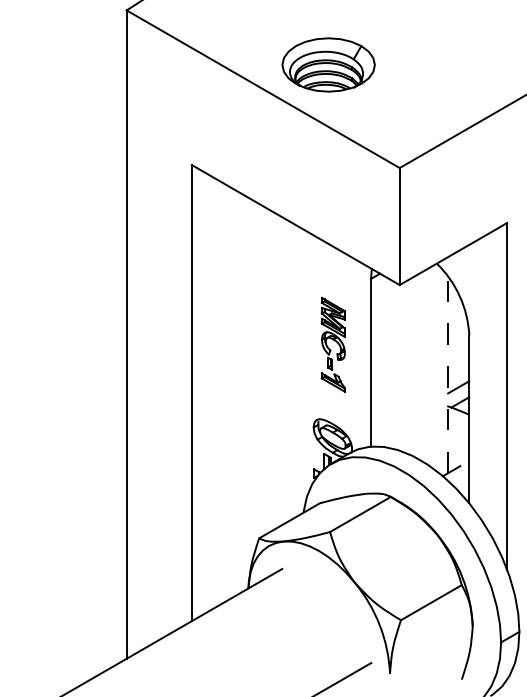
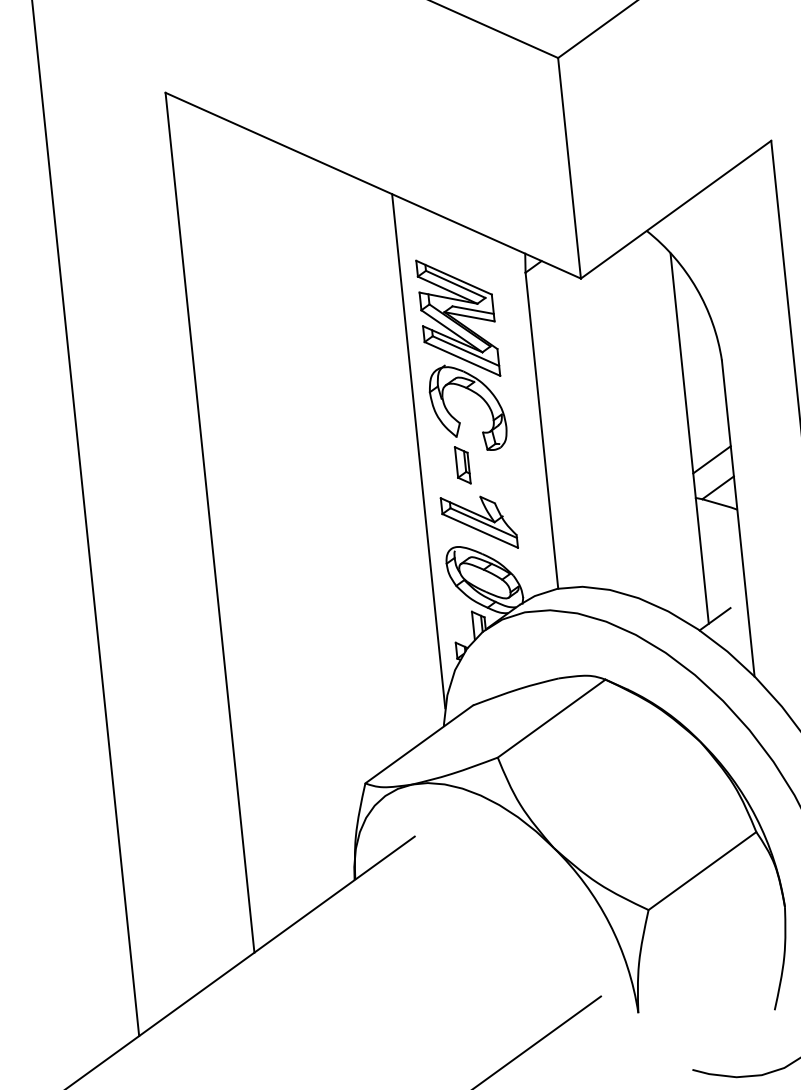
part: (333, 344) -> (467, 403), size x1.67
line: (305, 366) -> (419, 450), added
line: (448, 374) -> (690, 437), dashed -> solid

